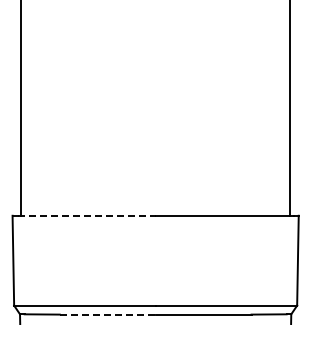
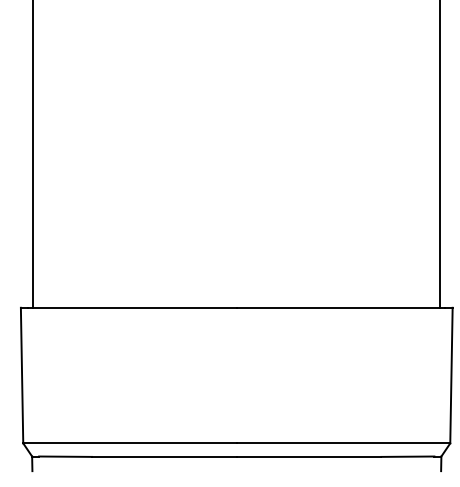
line: (87, 215) -> (133, 307), dashed -> solid
line: (107, 314) -> (164, 456), dashed -> solid

